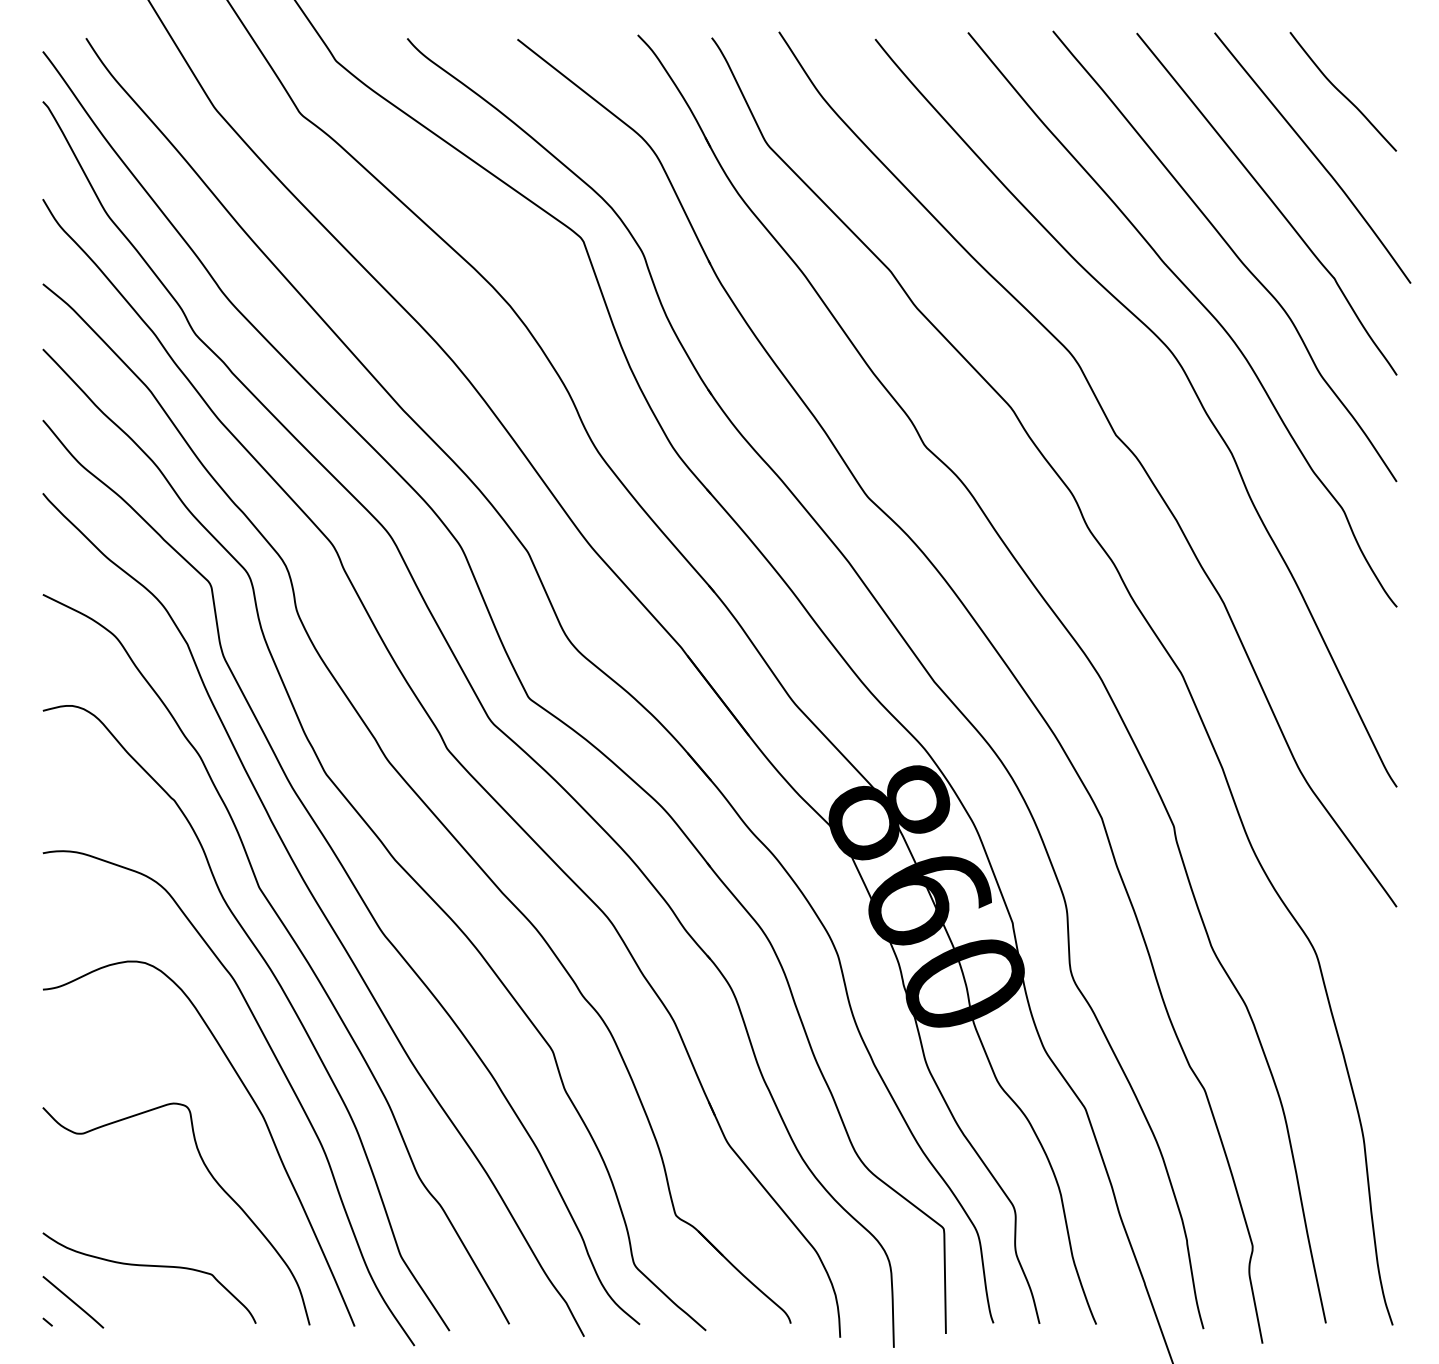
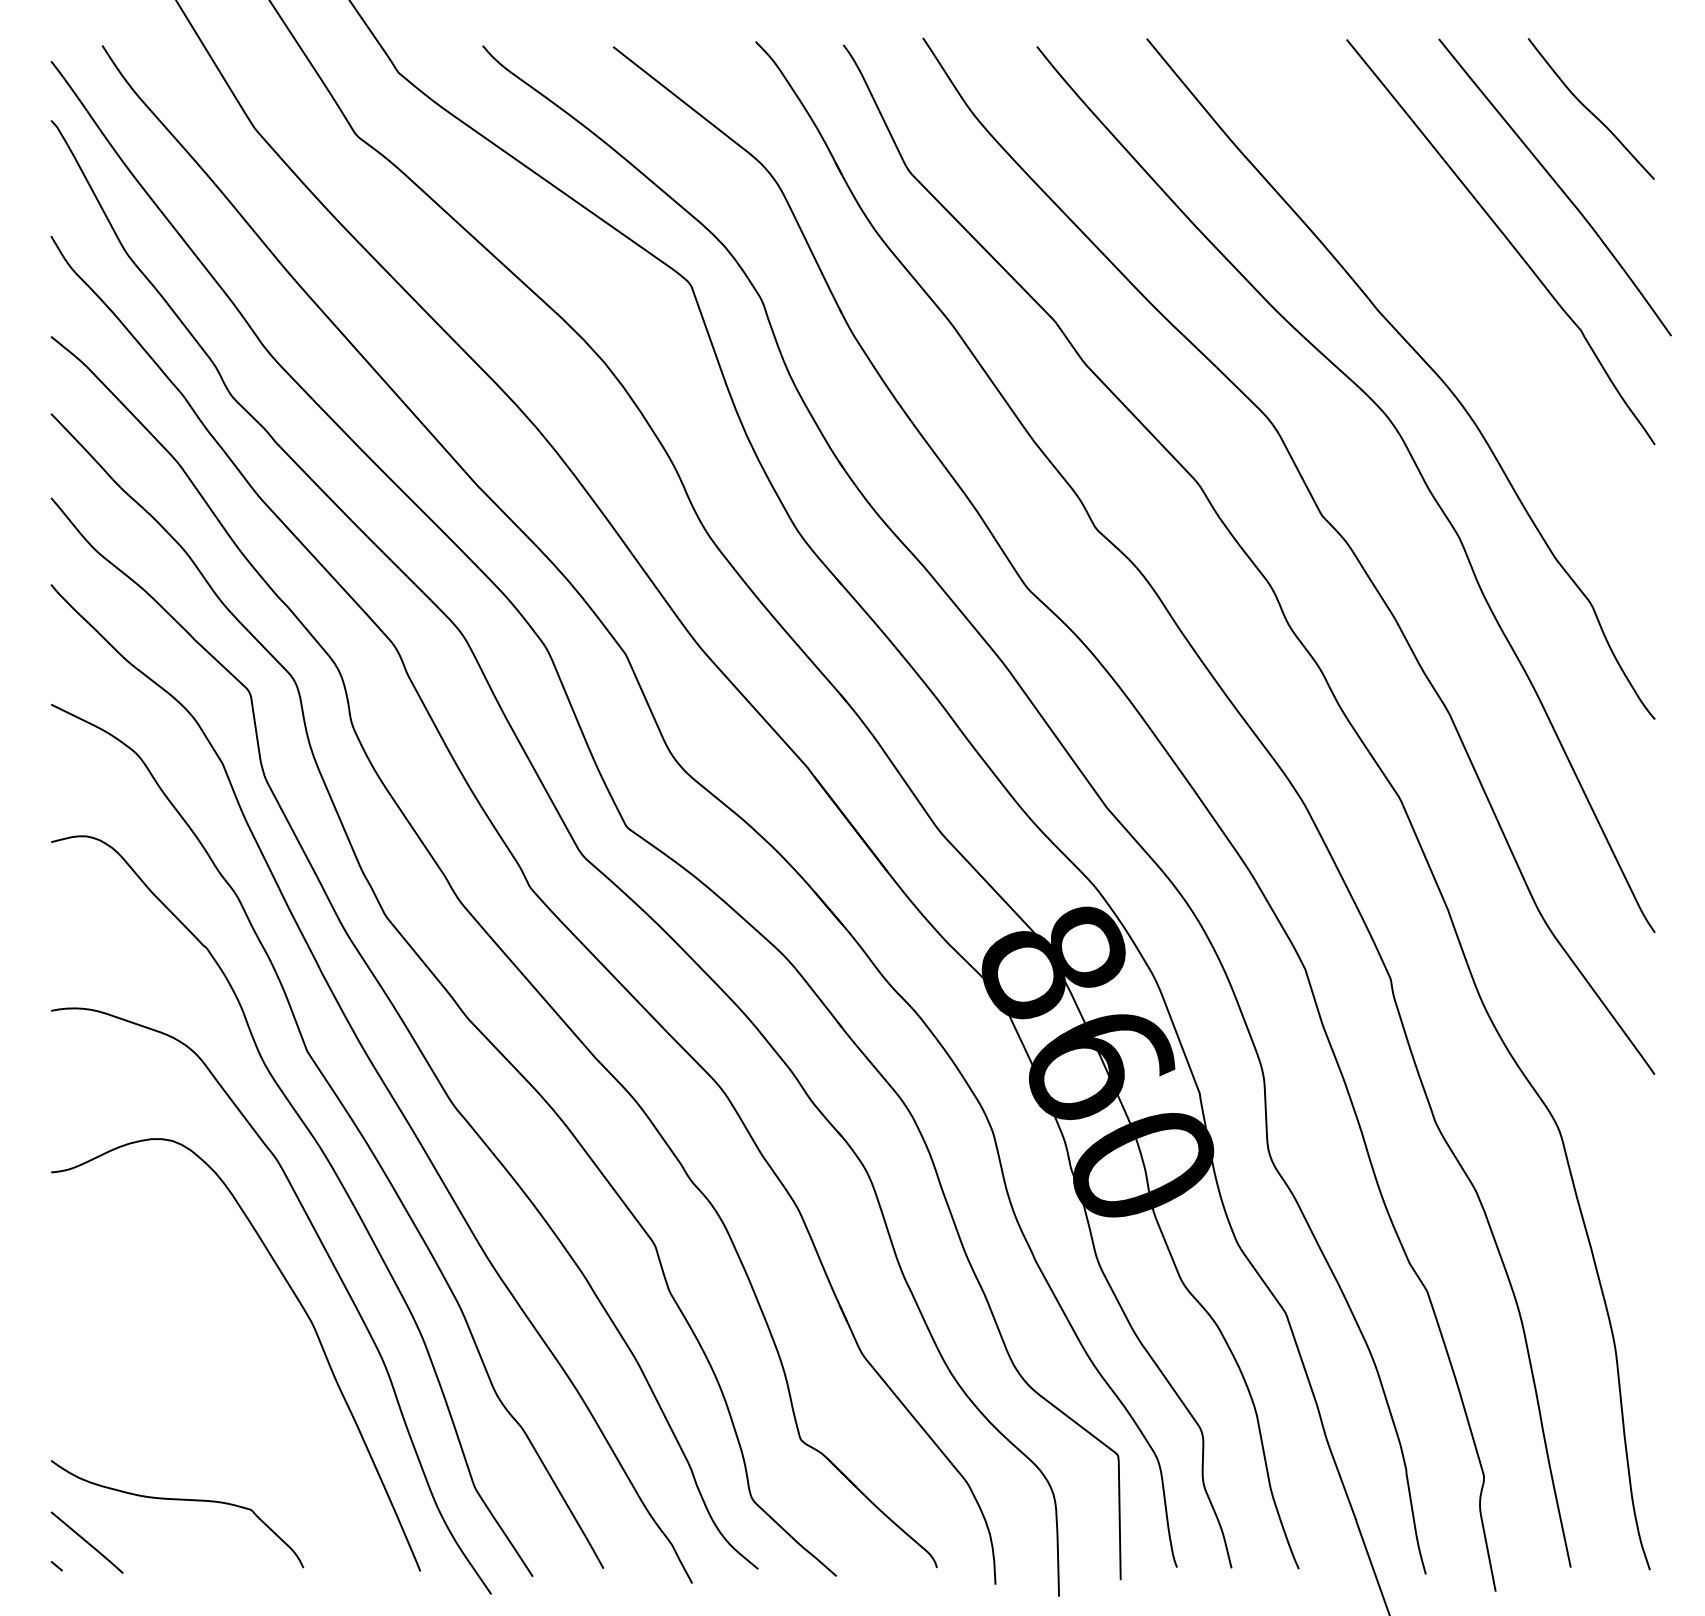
curve: (1232, 252) -> (1460, 299), removed
curve: (216, 1183) -> (256, 1401), removed

